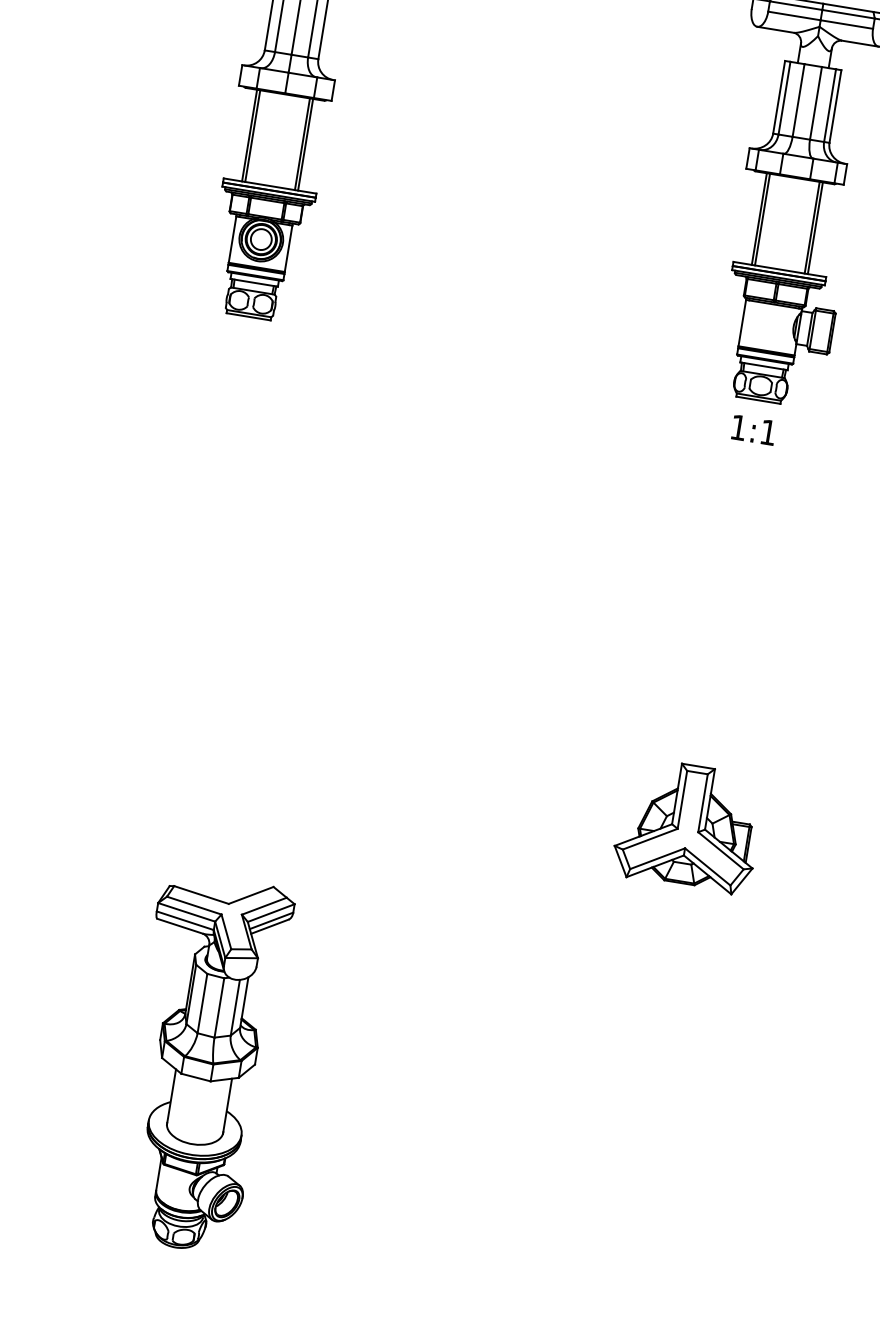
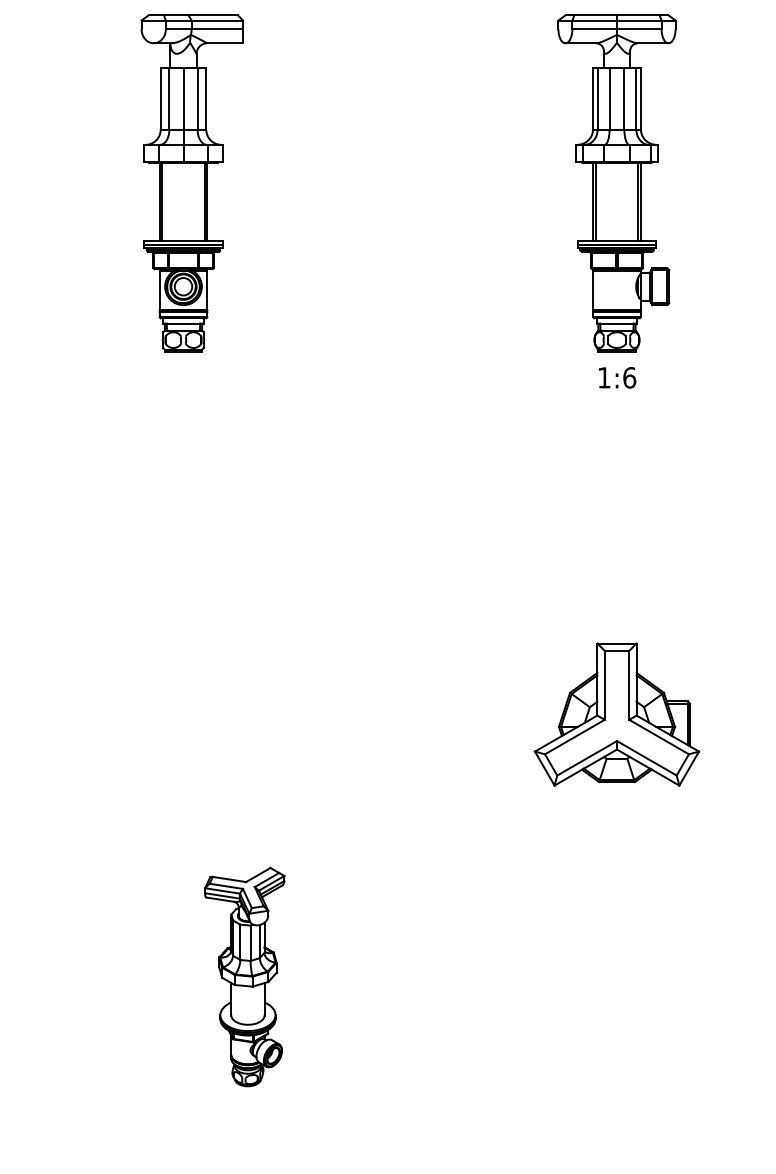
text: (768, 432) -> (629, 377), 1:1 -> 1:6
part: (688, 825) -> (616, 714), size x1.4
part: (200, 1062) -> (244, 976), size x0.7

